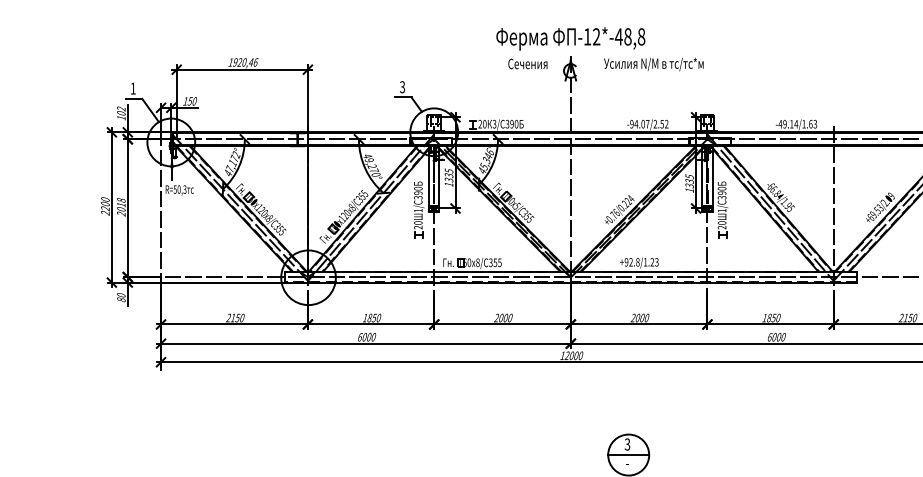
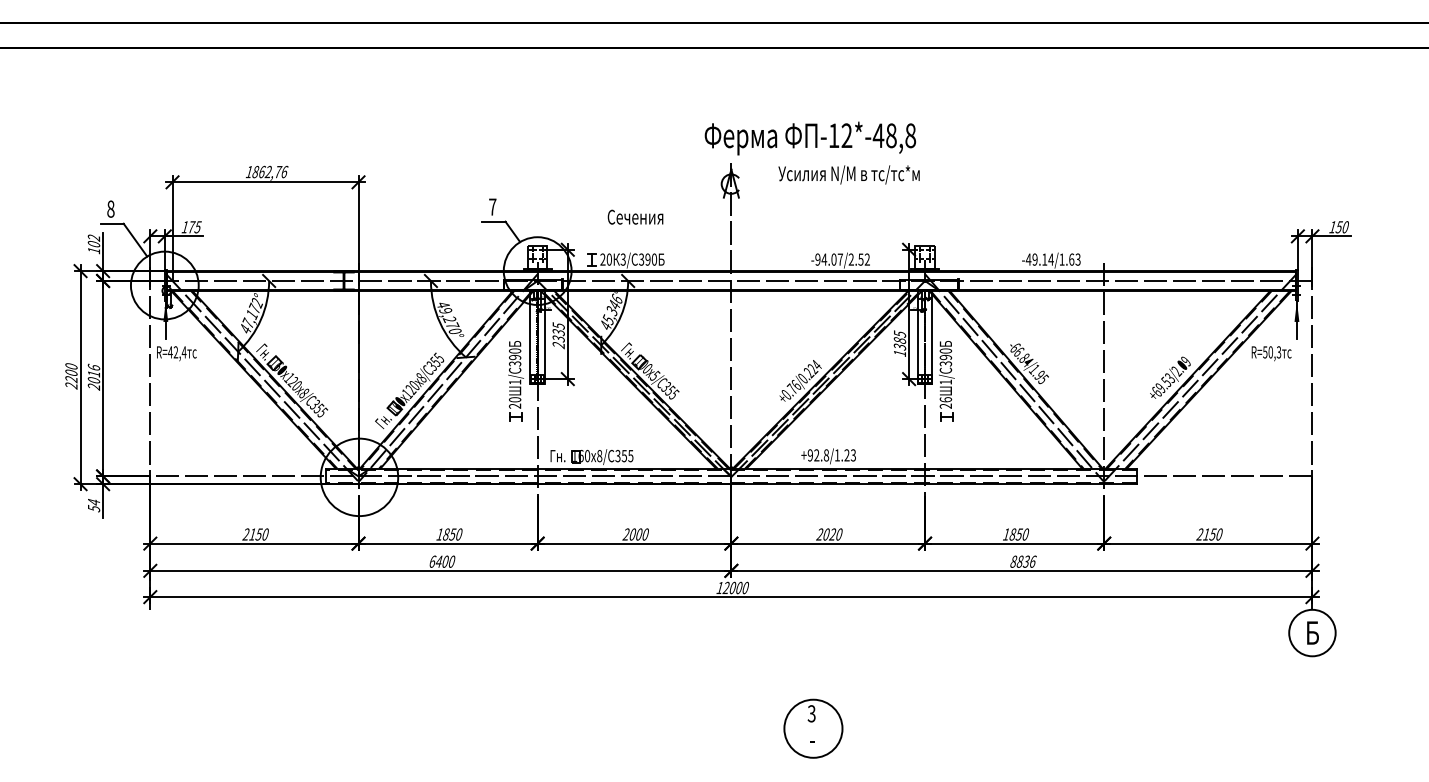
text: (570, 38) -> (809, 138), moved
text: (243, 62) -> (267, 171), 1920,46 -> 1862,76
text: (527, 63) -> (635, 216), moved
text: (402, 86) -> (492, 206), 3 -> 7
text: (132, 88) -> (110, 208), 1 -> 8
text: (192, 101) -> (194, 227), 150 -> 175
text: (689, 181) -> (899, 340), 1335 -> 1385
text: (448, 184) -> (558, 345), 1335 -> 2335
text: (180, 189) -> (177, 352), R=50,3 -> R=42,4
text: (121, 199) -> (94, 366), 2018 -> 2016
text: (721, 222) -> (945, 399), 20 -> 26
text: (120, 297) -> (93, 505), 80 -> 54
text: (642, 318) -> (832, 534), 2000 -> 2020
text: (364, 337) -> (438, 561), 6000 -> 6400
text: (776, 337) -> (1023, 561), 6000 -> 8836
line: (628, 454) -> (813, 728), removed

